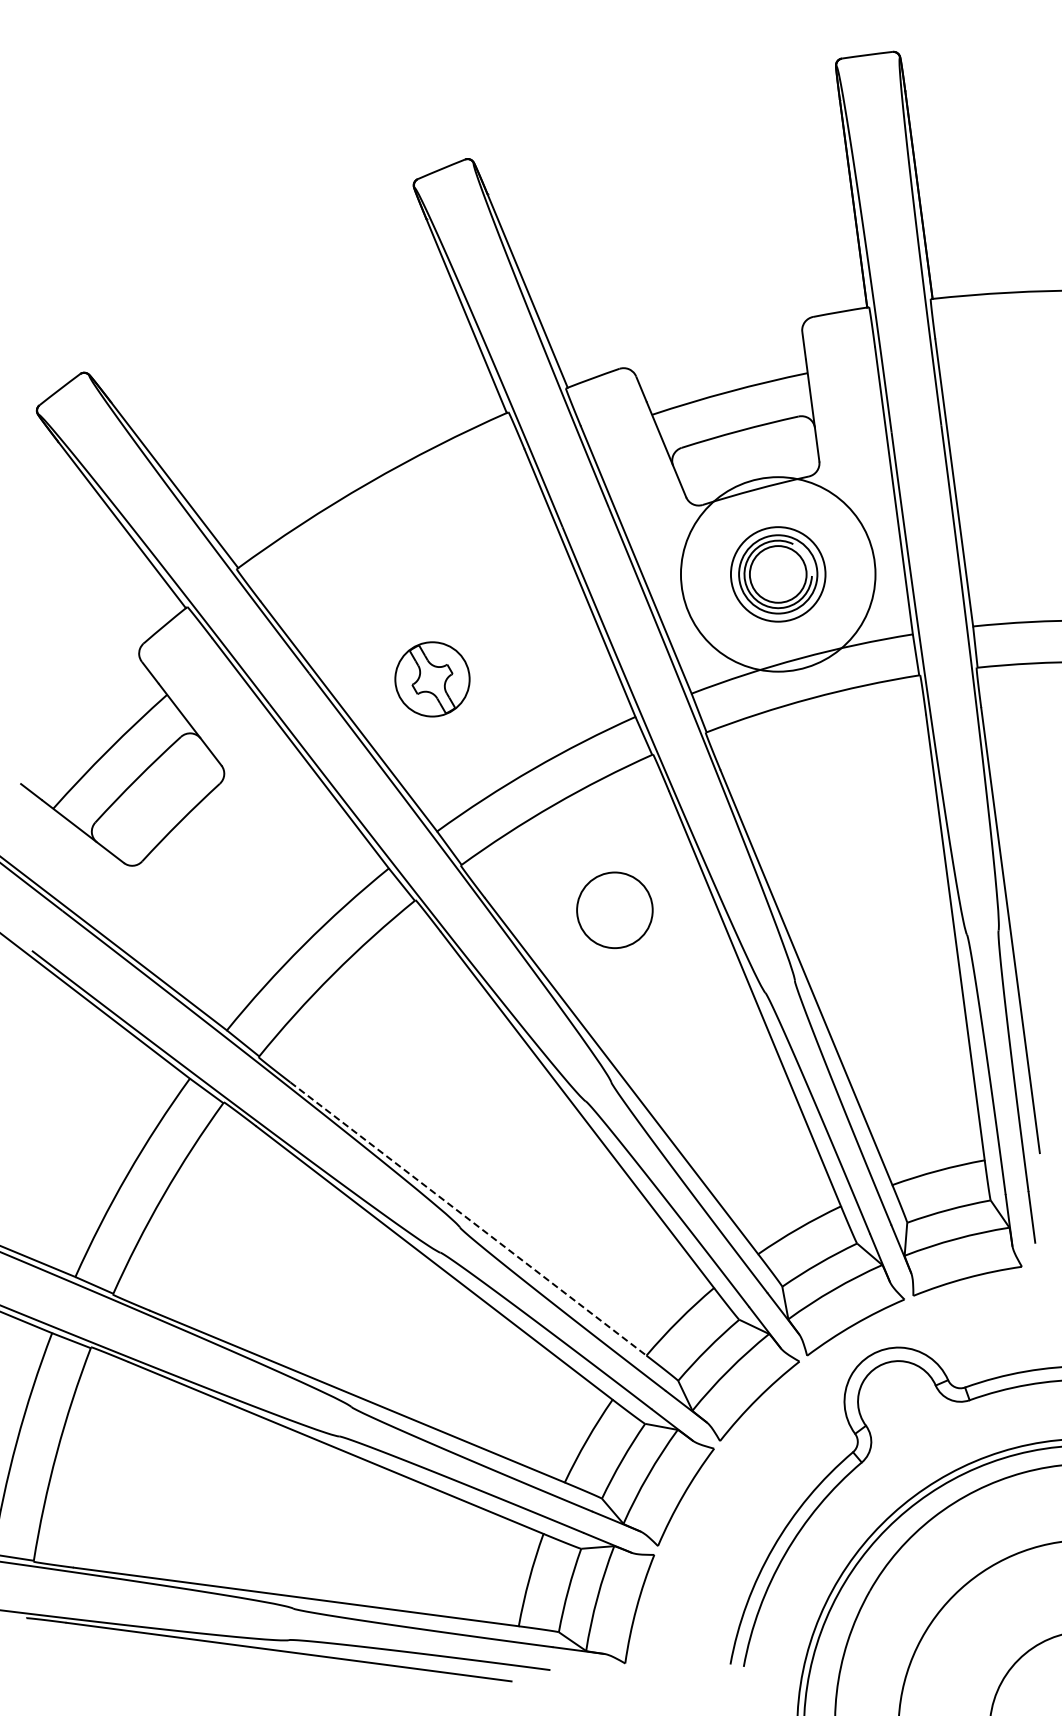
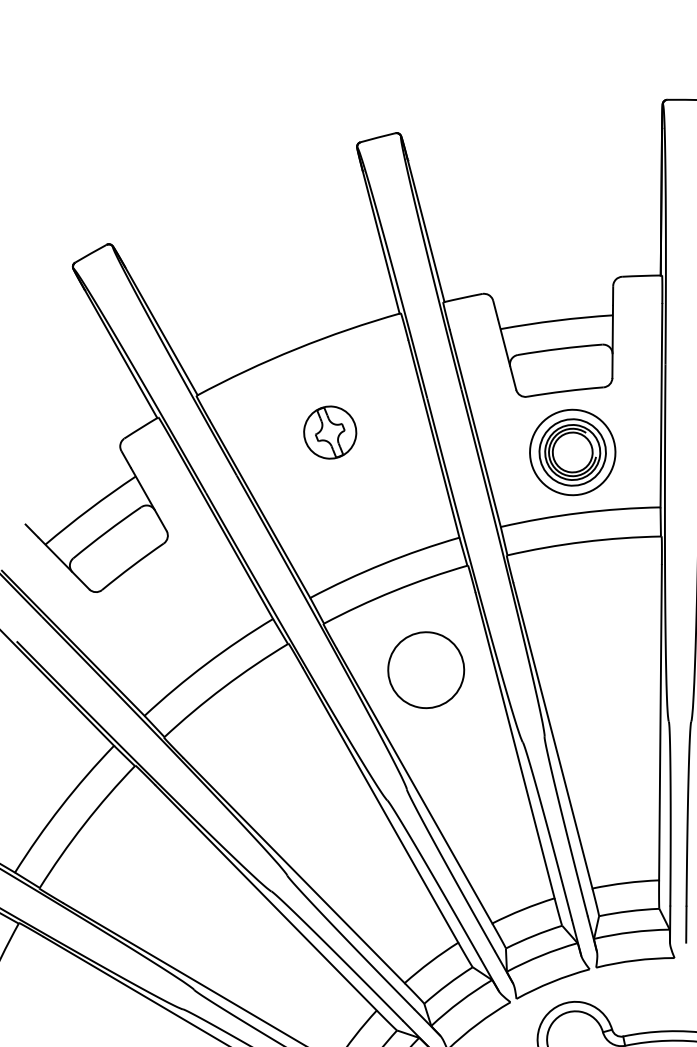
circle: (778, 574) -> (572, 452), size x0.62
part: (432, 679) -> (330, 432), moved
circle: (614, 910) -> (425, 670), size x1.43
line: (468, 1219) -> (294, 871), dashed -> solid

